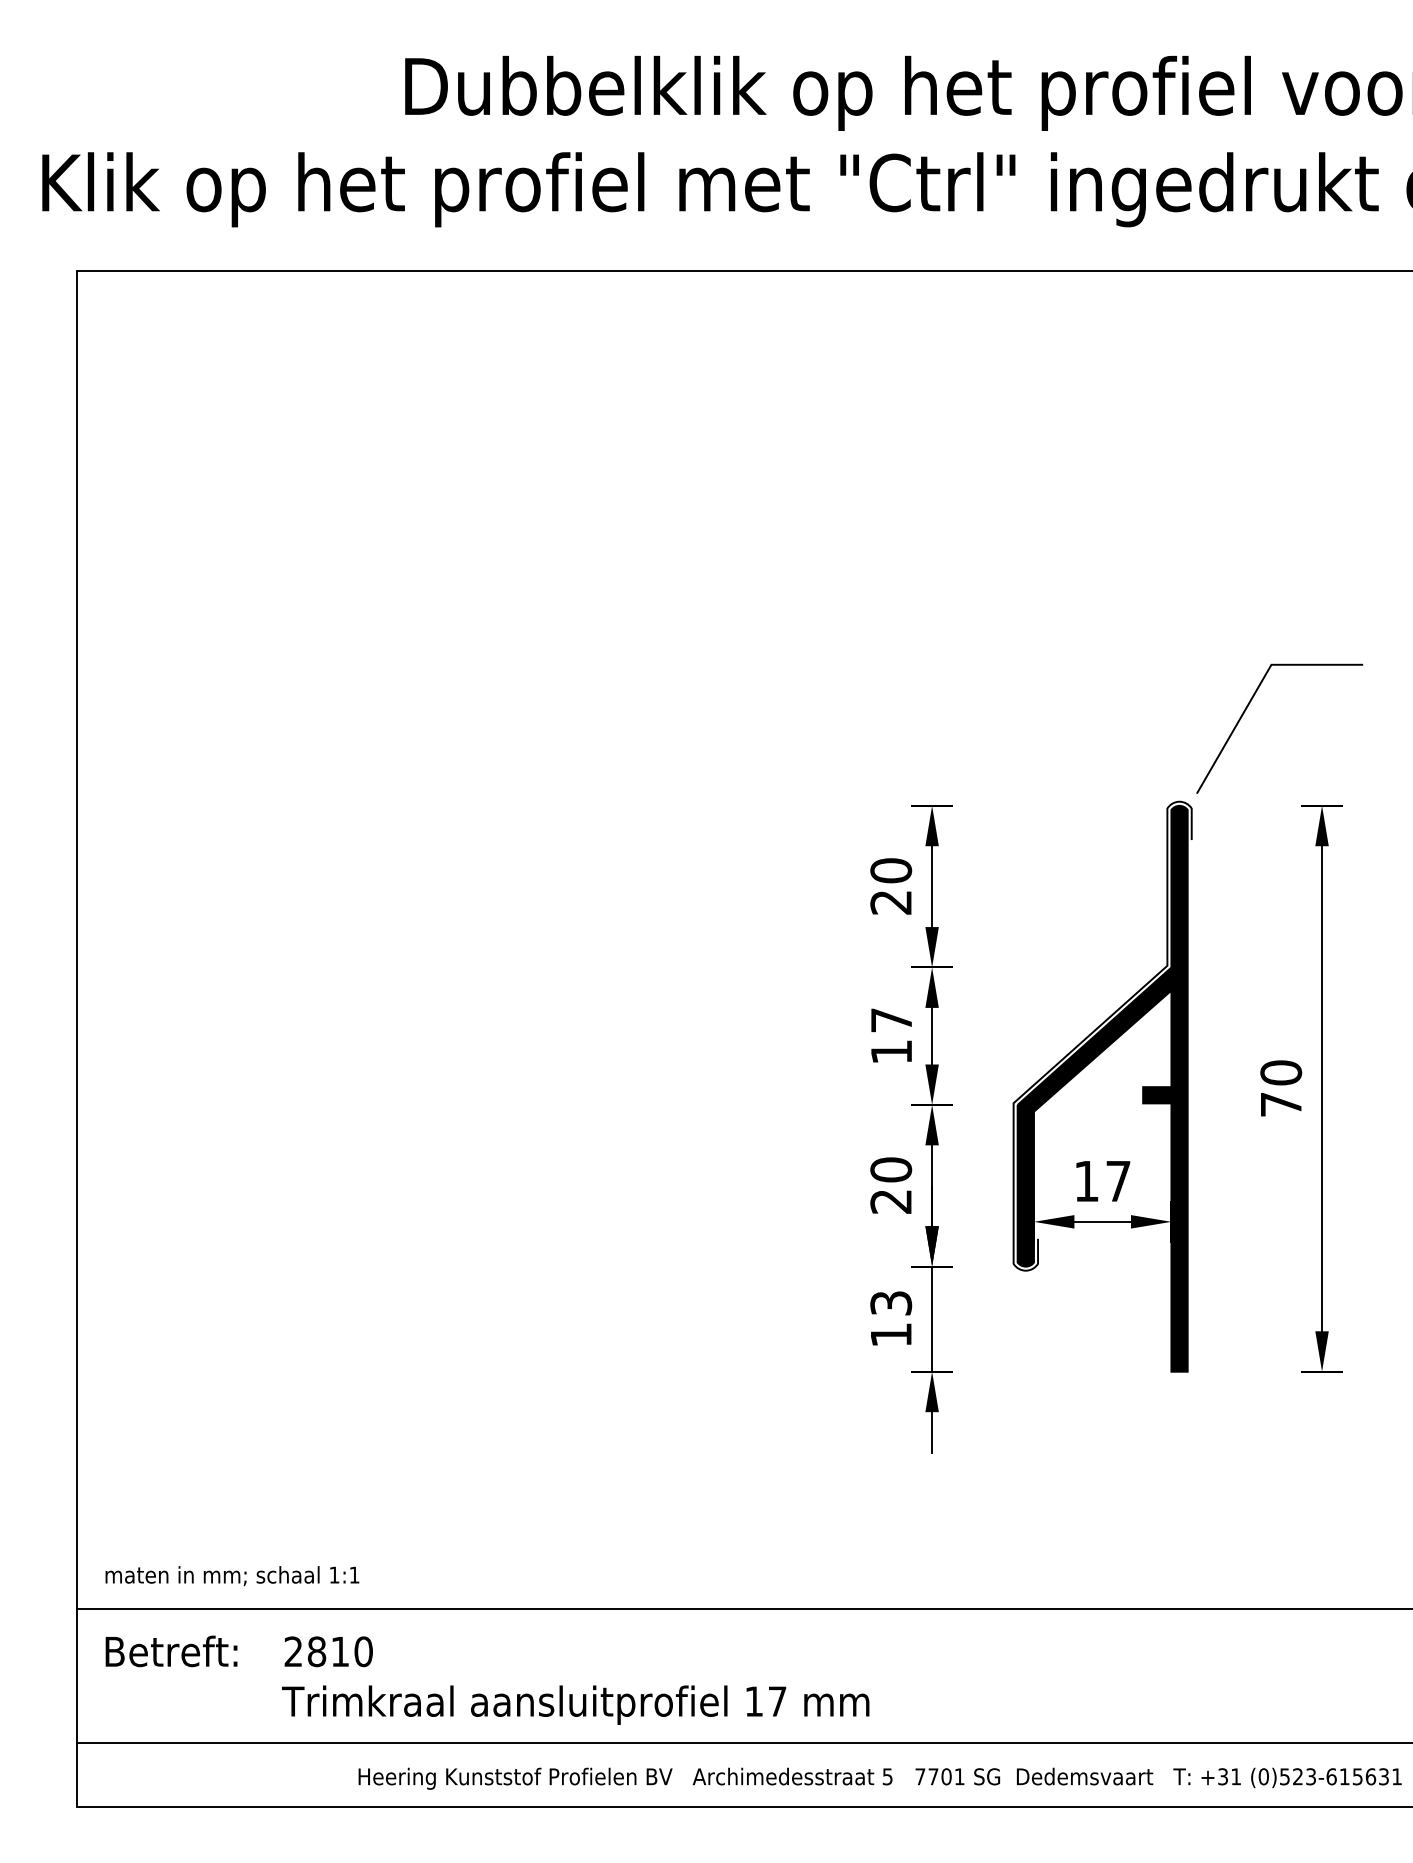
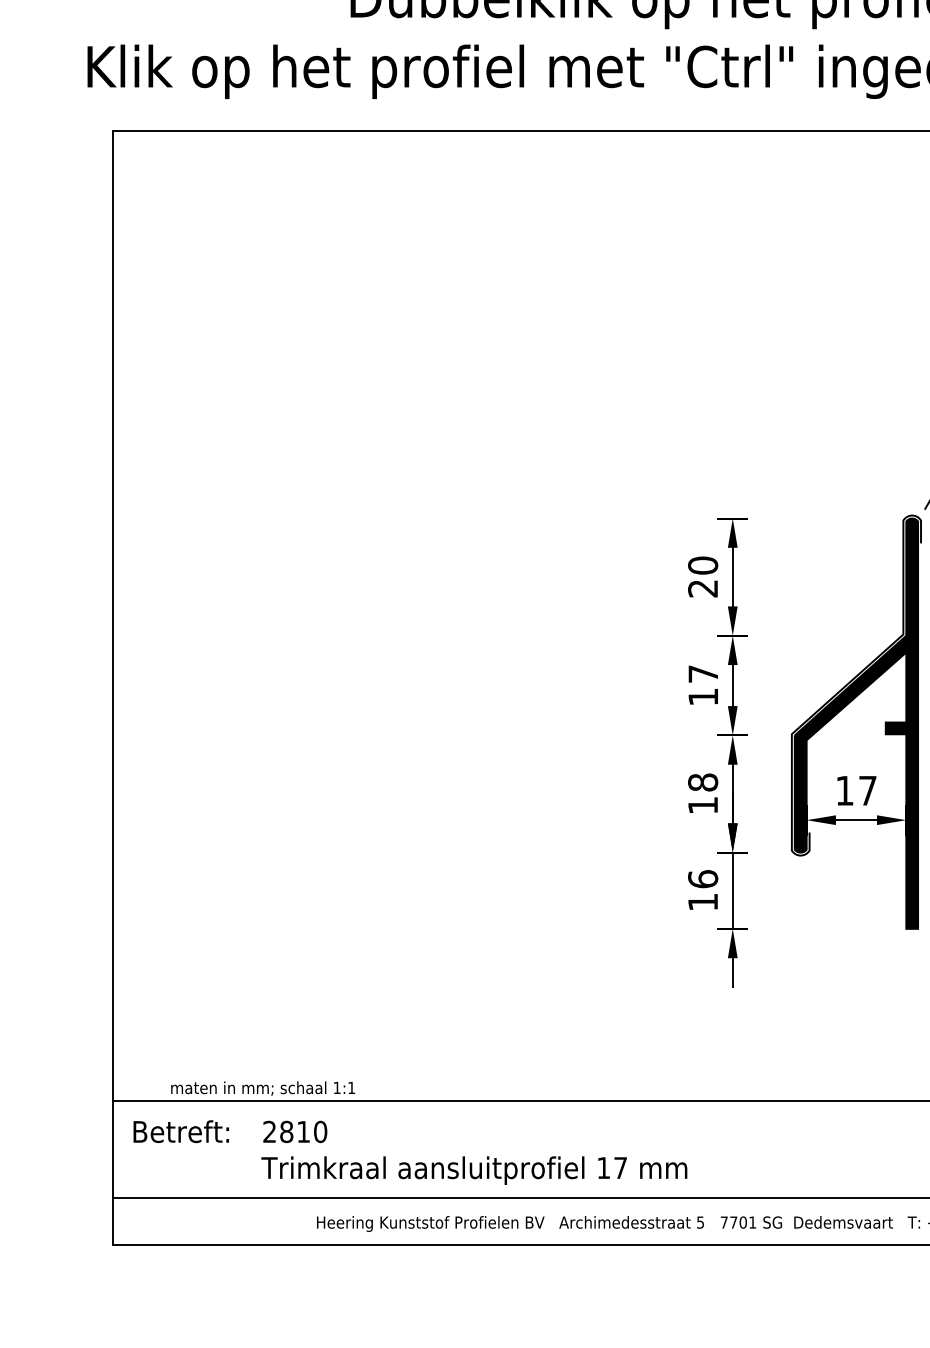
text: (890, 1185) -> (702, 793), 20 -> 18
text: (891, 1302) -> (703, 878), 13 -> 16
text: (232, 1576) -> (263, 1088), moved

